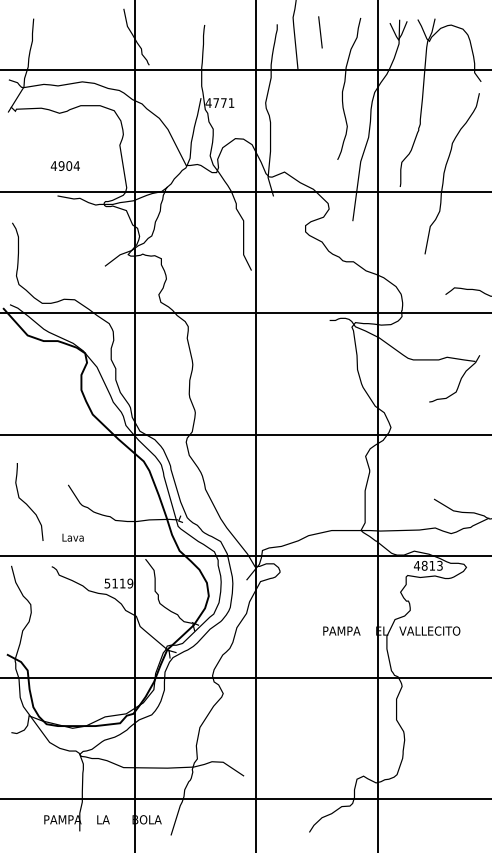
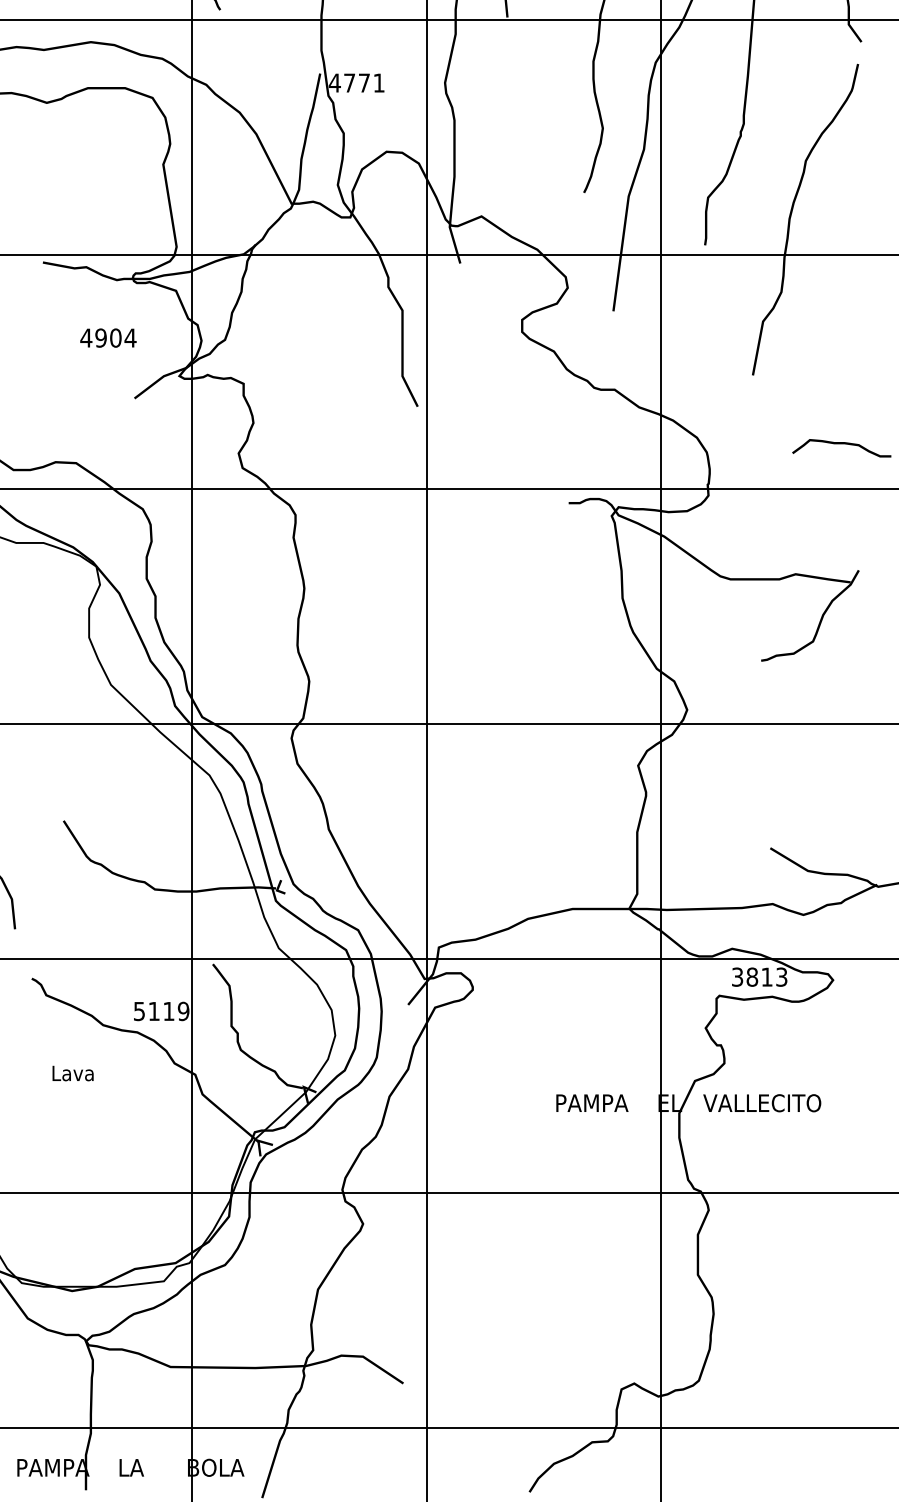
text: (64, 165) -> (106, 337), moved
text: (72, 537) -> (71, 1073), moved
text: (416, 565) -> (736, 976), 4813 -> 3813

